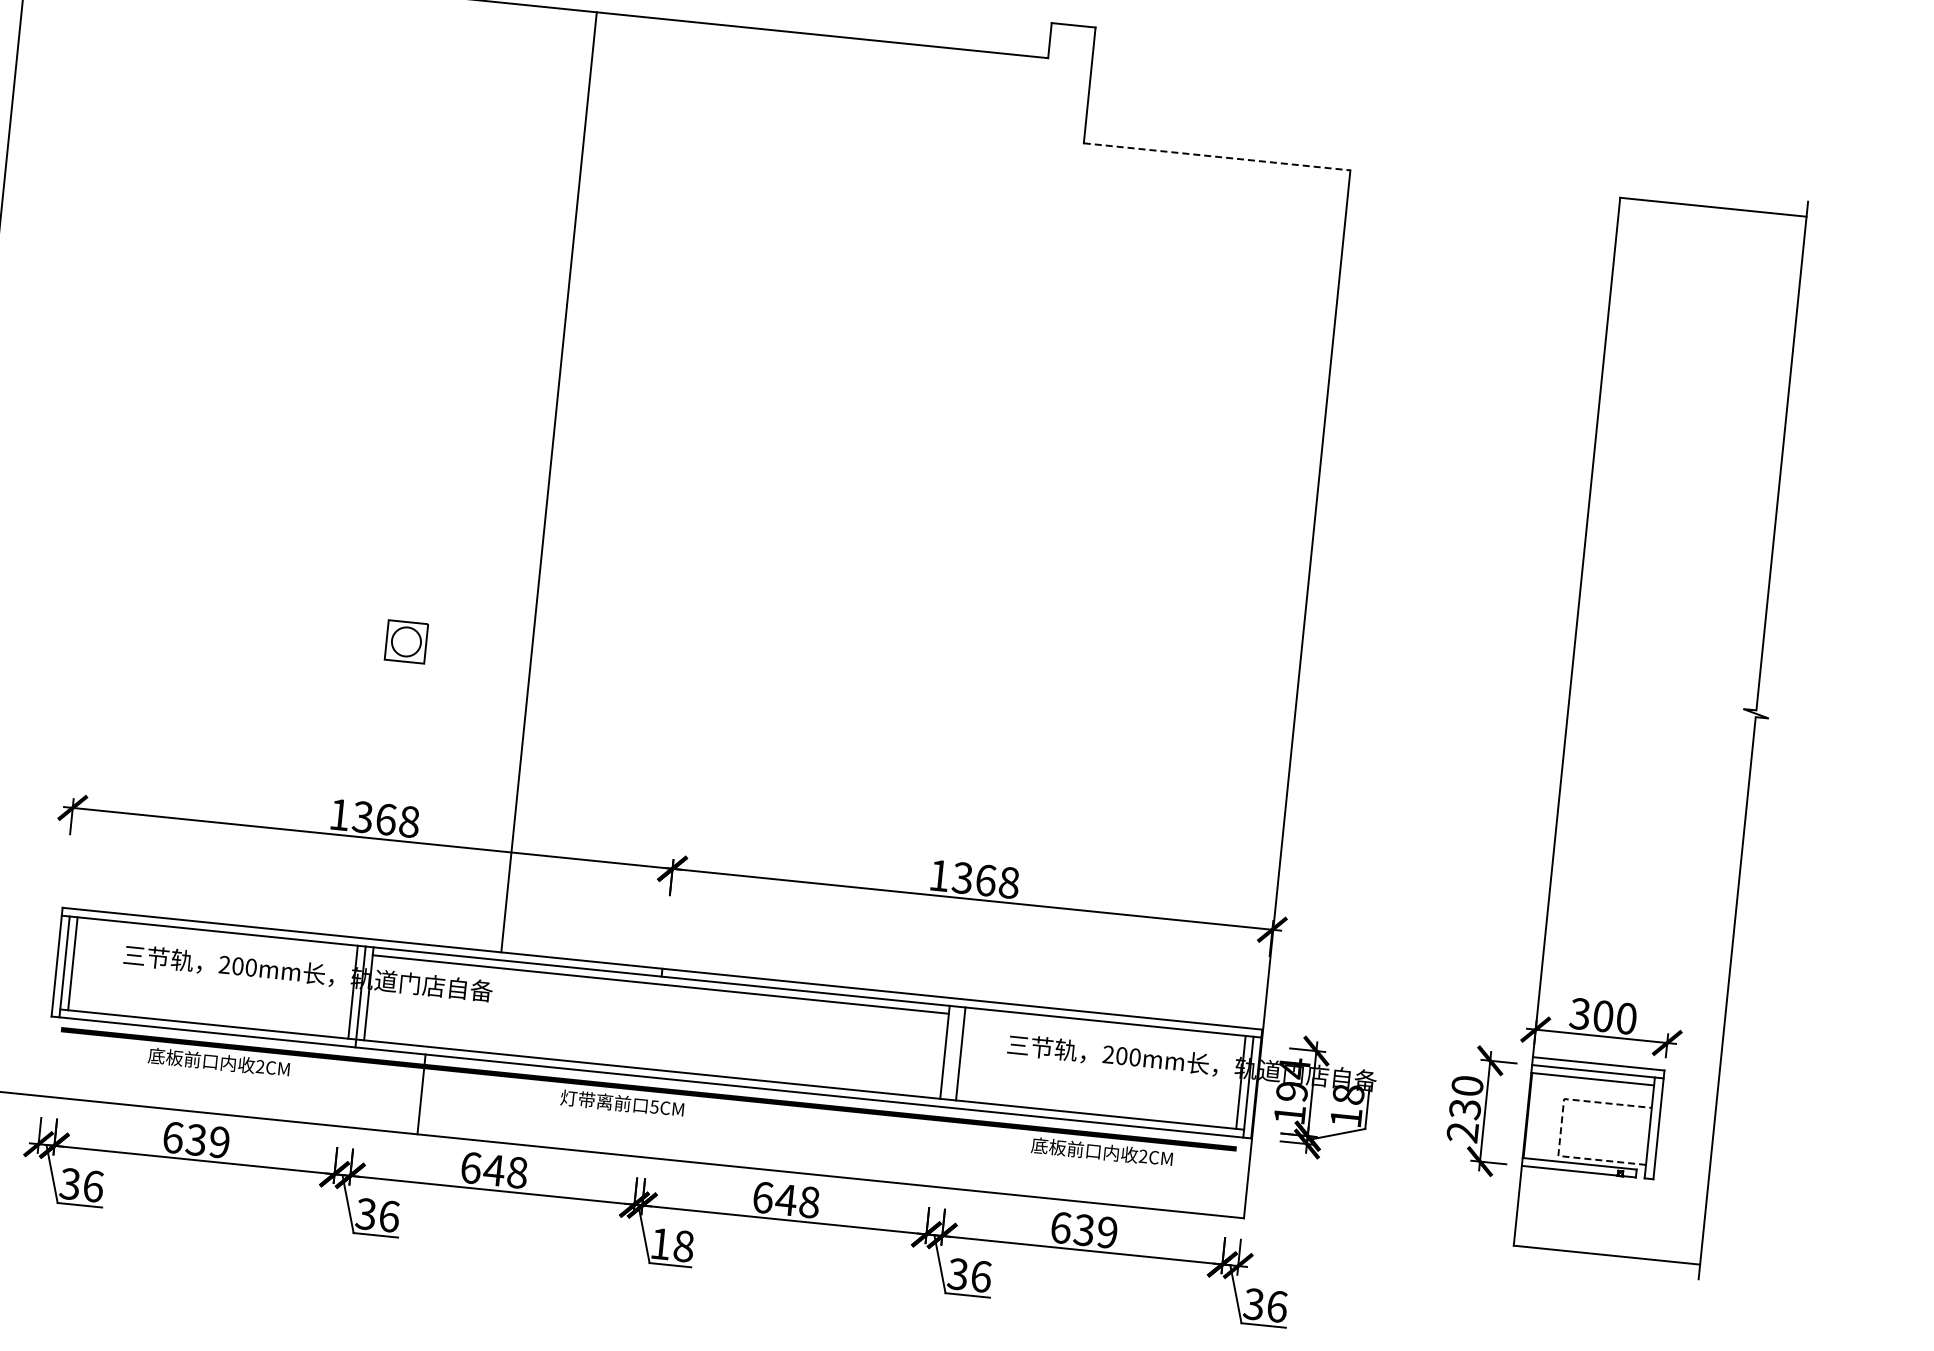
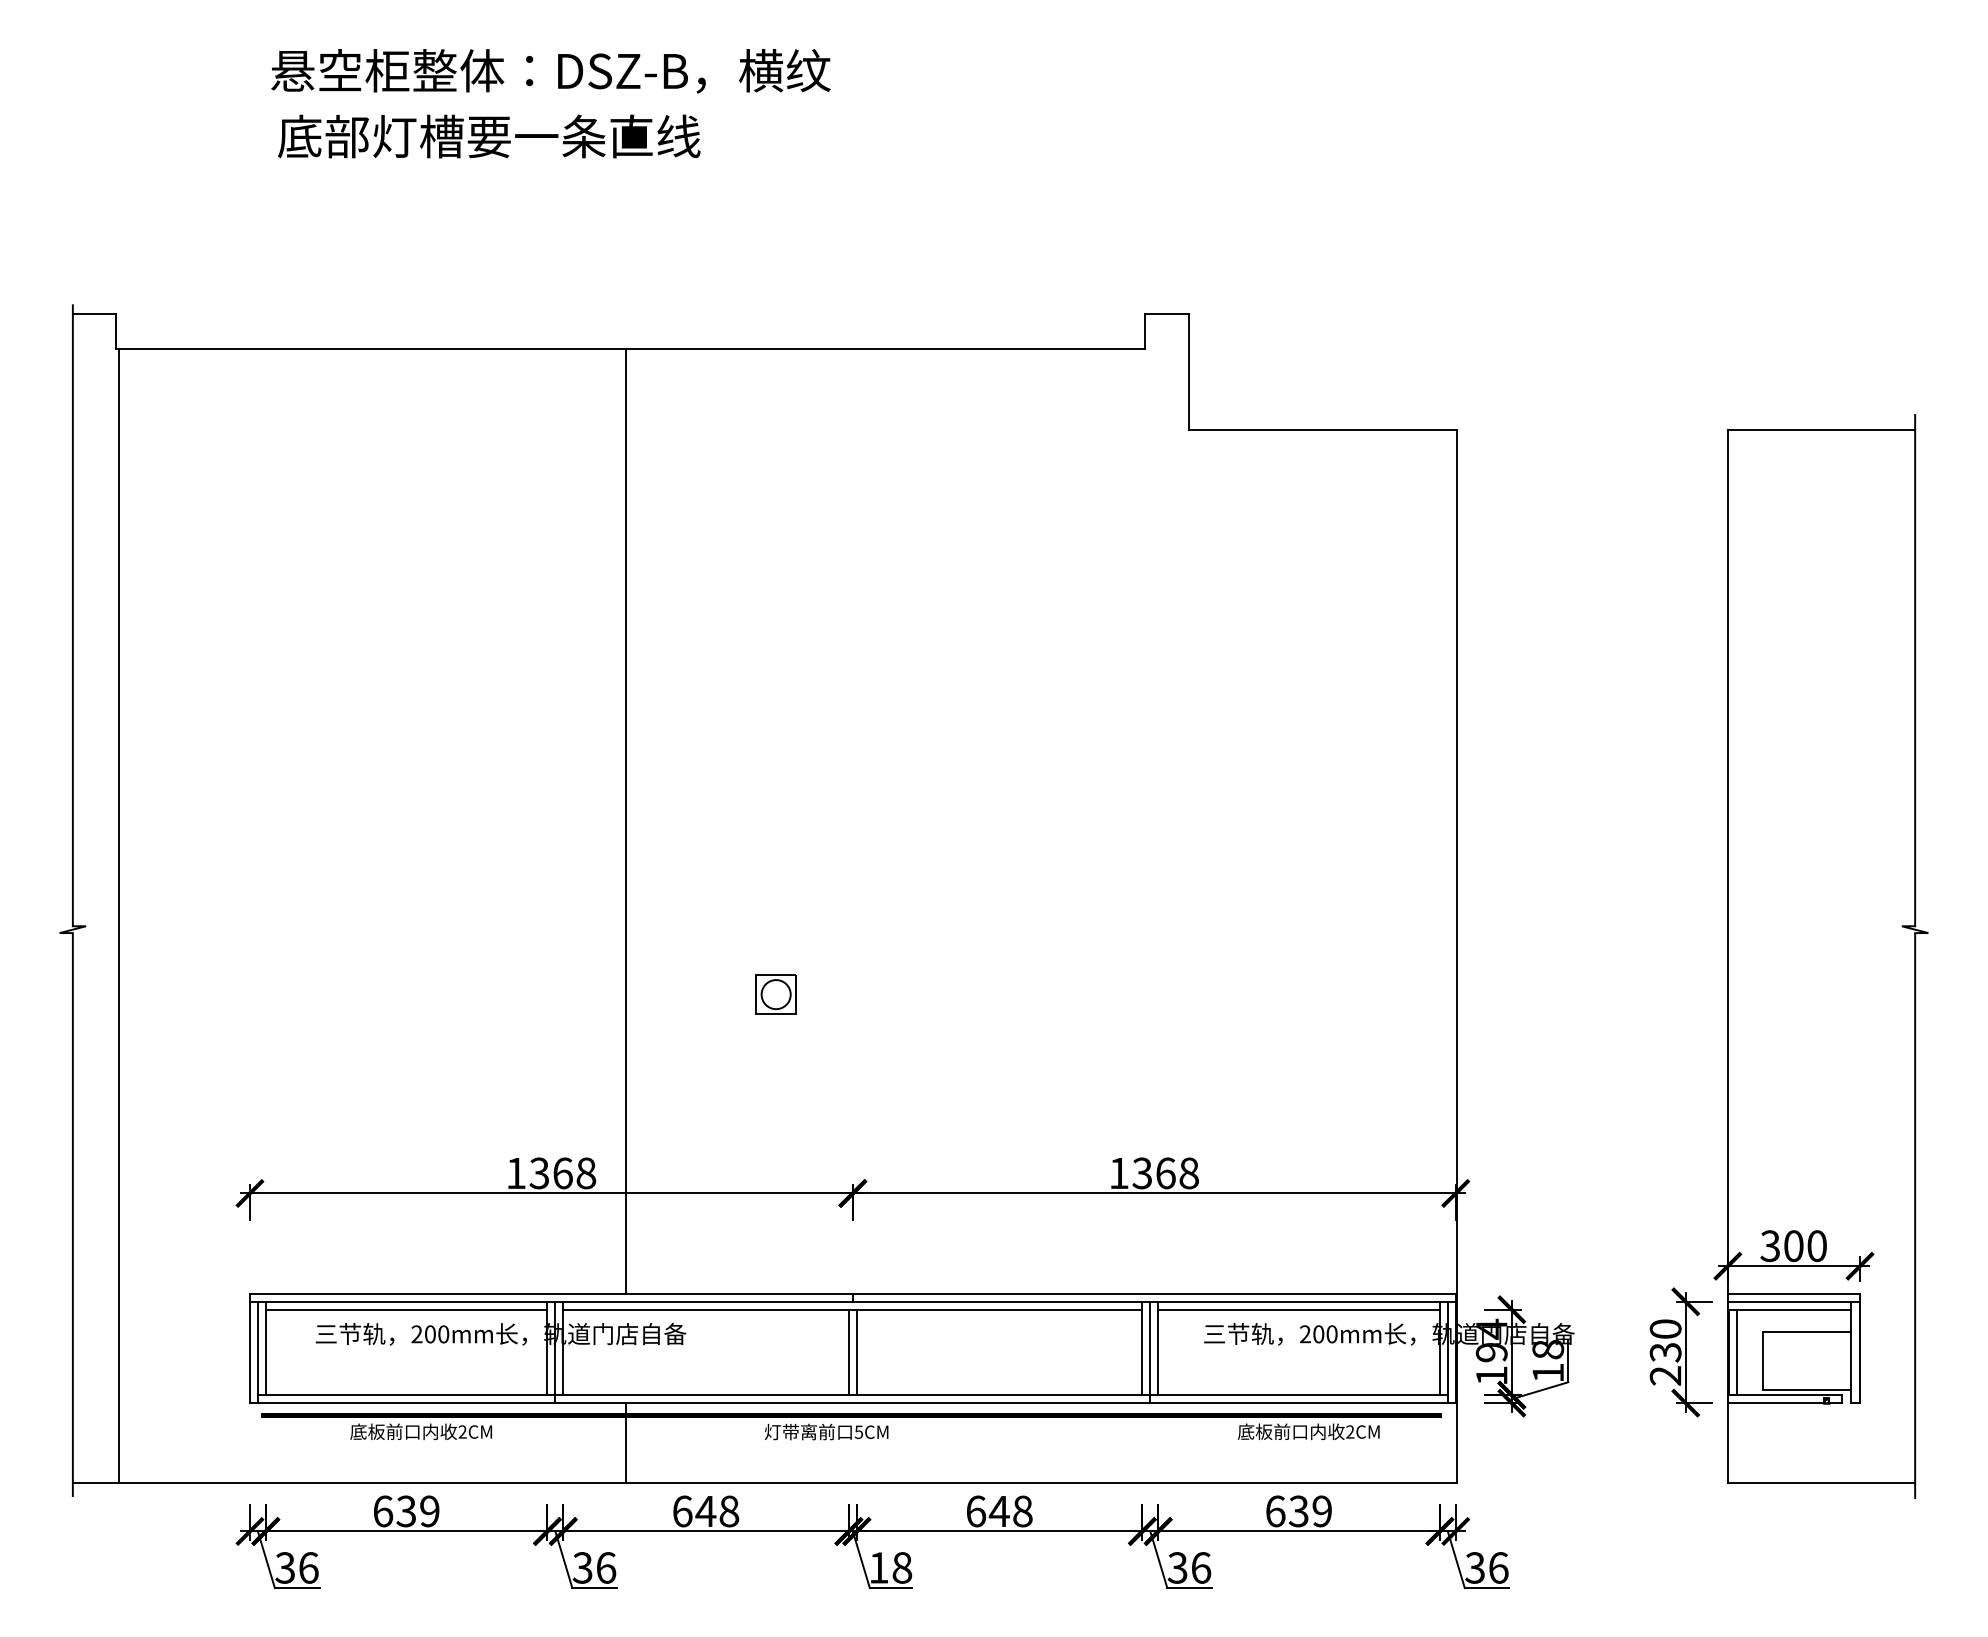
line: (1216, 157) -> (1322, 430), dashed -> solid
line: (548, 481) -> (625, 820), moved
part: (405, 641) -> (775, 994), moved
line: (216, 939) -> (406, 1309), added
line: (652, 1026) -> (848, 1352), added
line: (660, 1027) -> (856, 1352), added
line: (1104, 1029) -> (1298, 1309), added
line: (952, 1057) -> (1150, 1352), added
line: (1535, 1116) -> (1736, 1352), added
line: (1561, 1127) -> (1763, 1360), dashed -> solid

